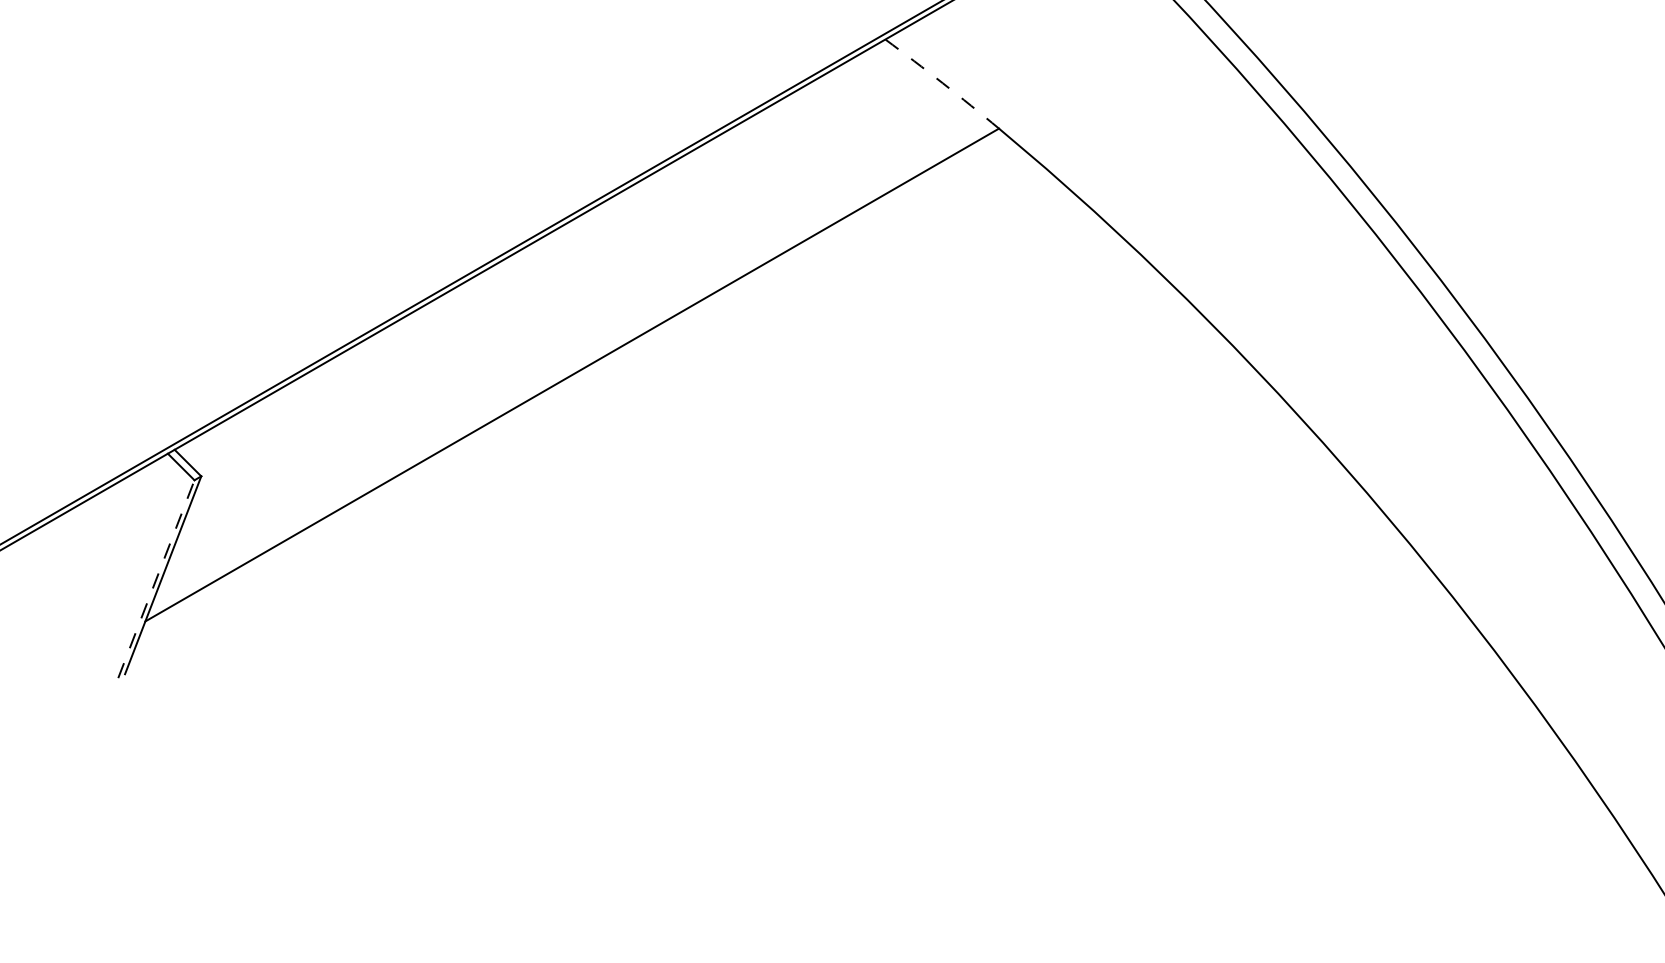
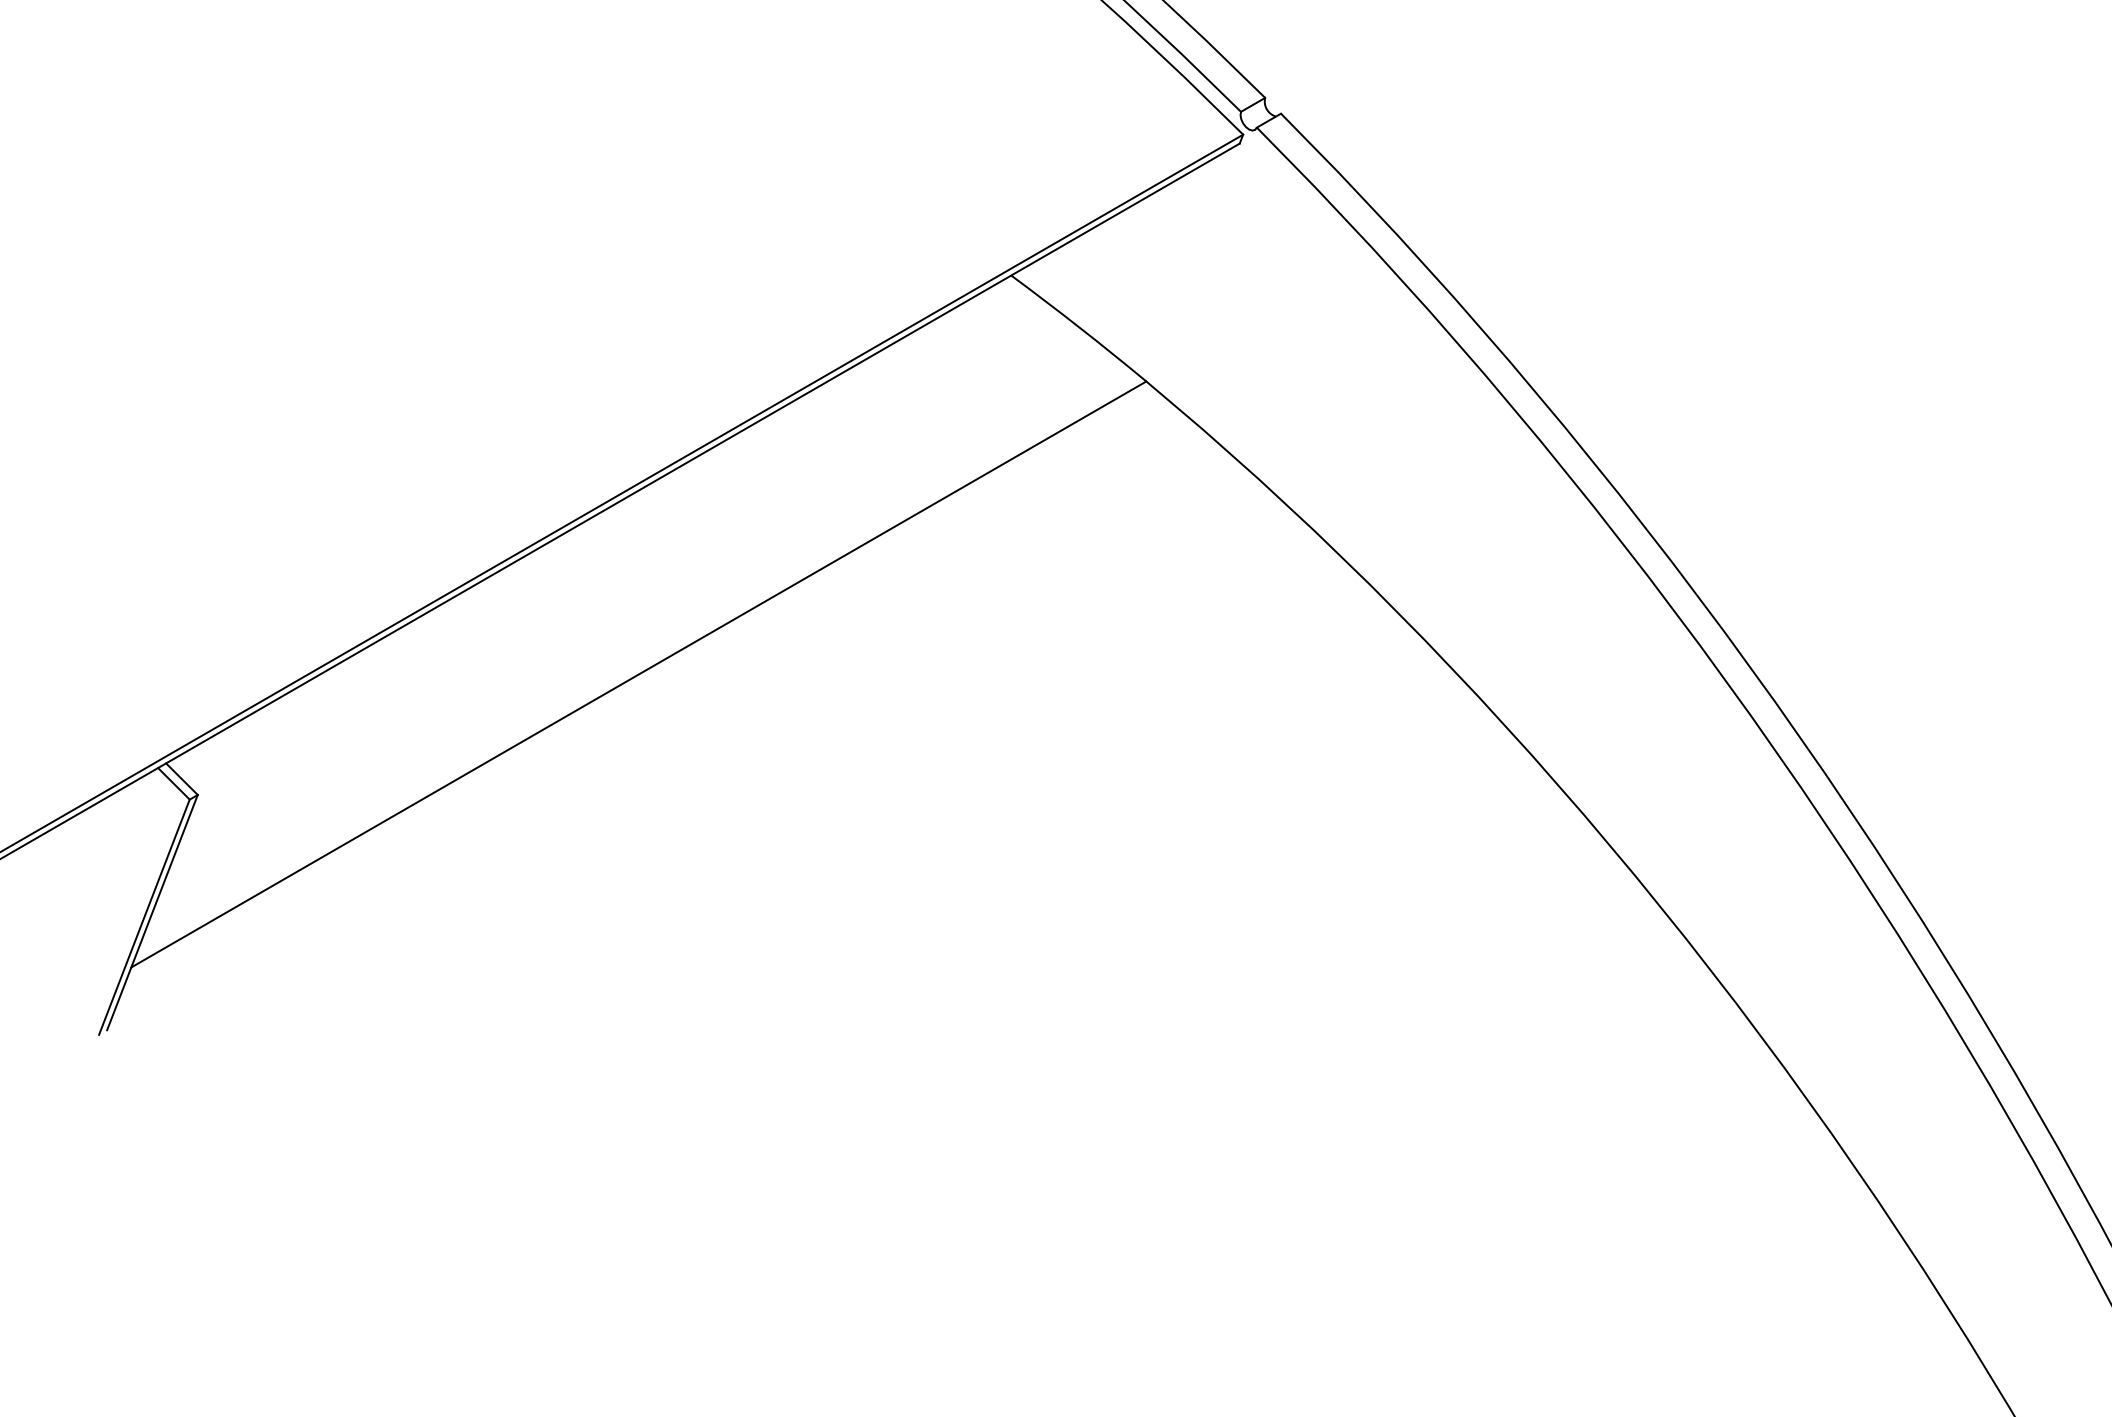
arc: (942, 83) -> (1079, 327), dashed -> solid
line: (156, 578) -> (144, 916), dashed -> solid

